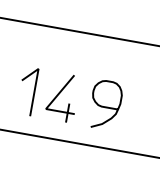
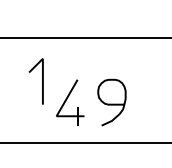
curve: (33, 92) -> (42, 81), moved

